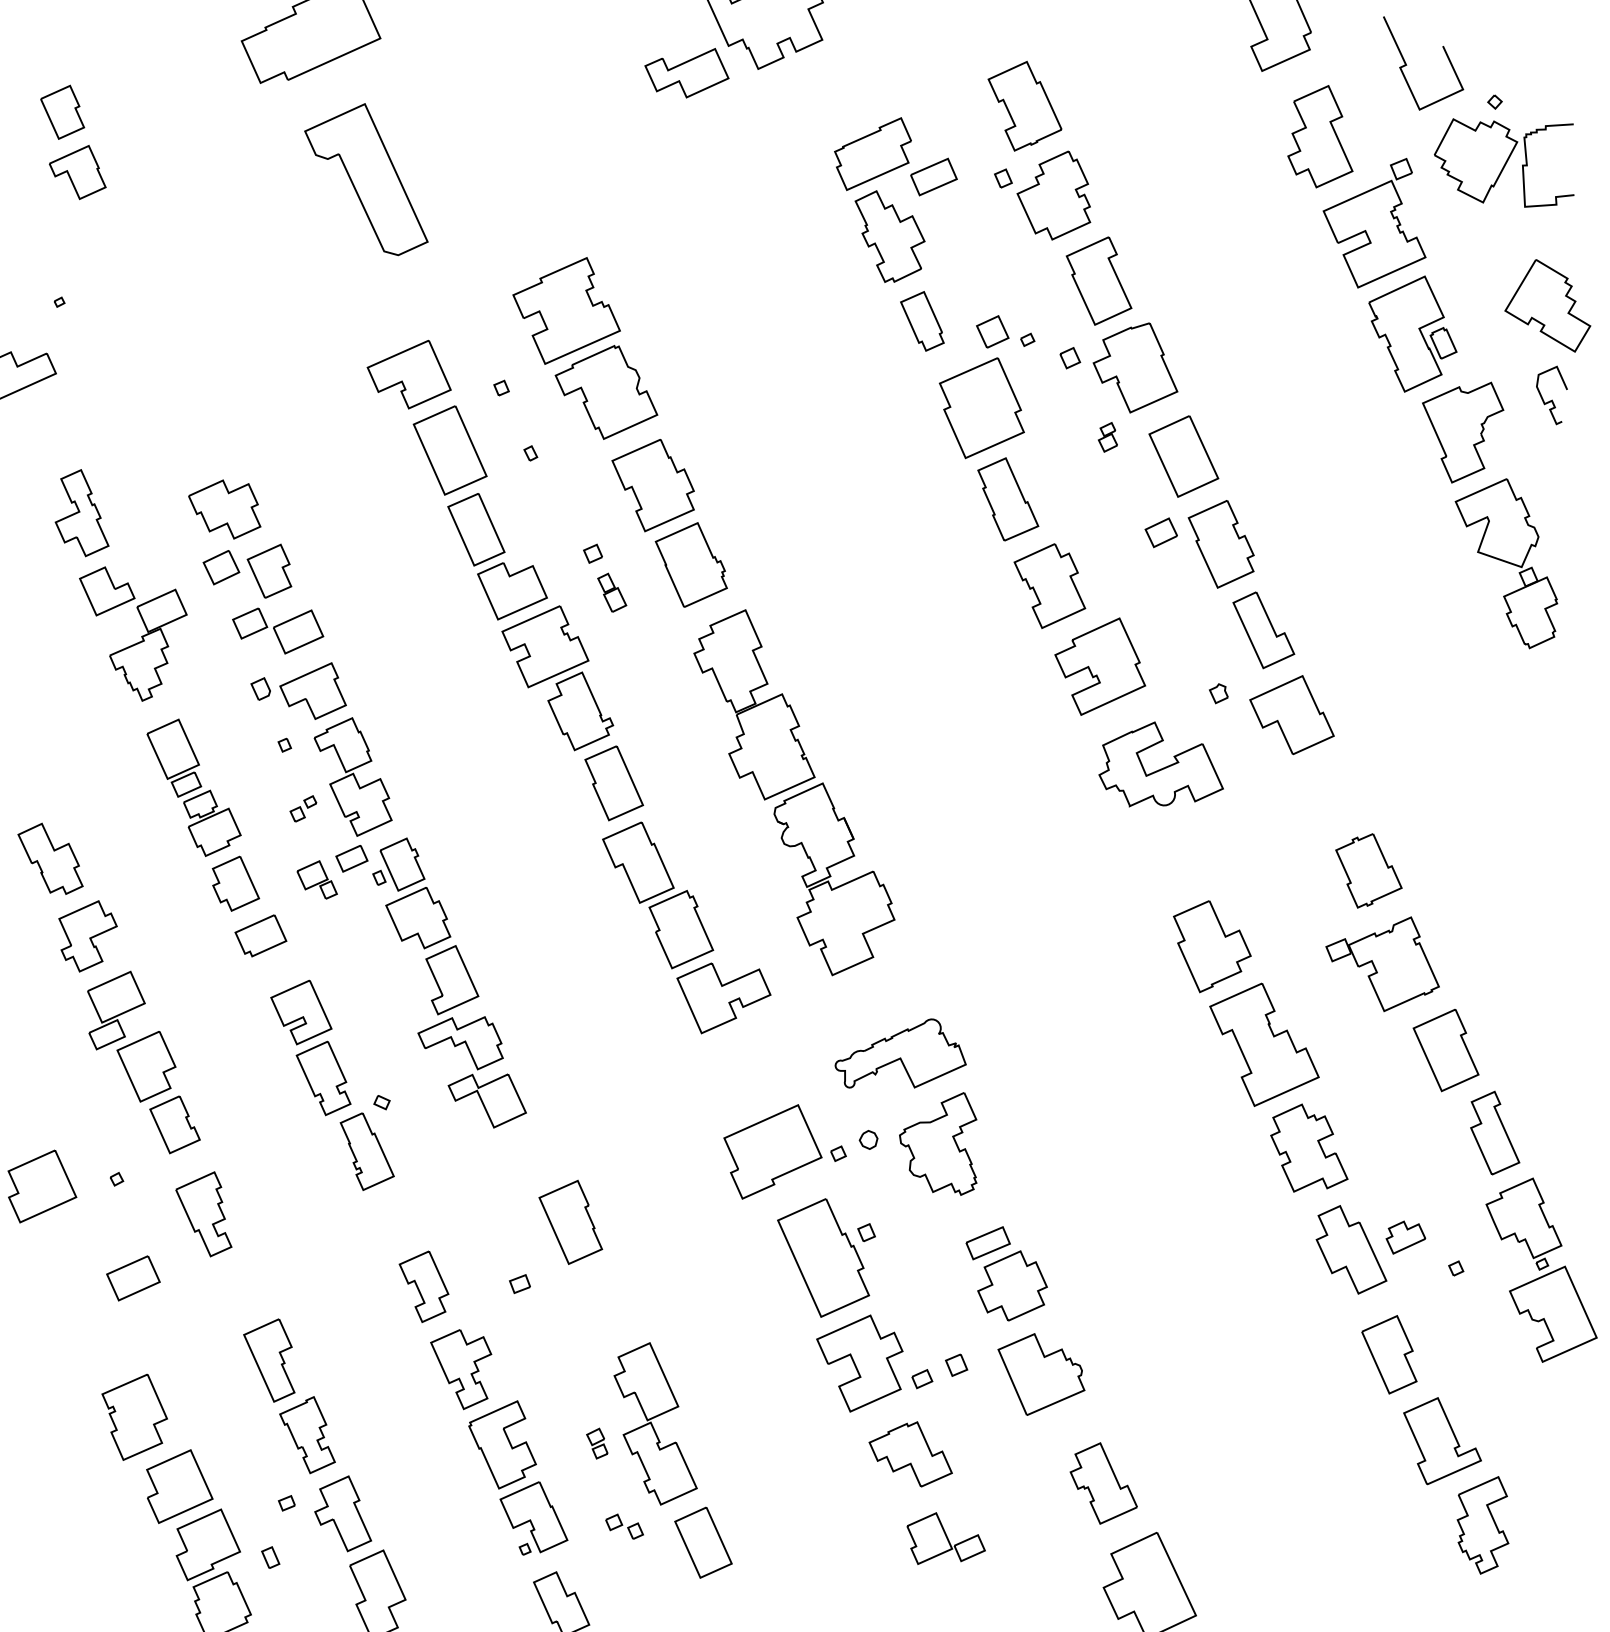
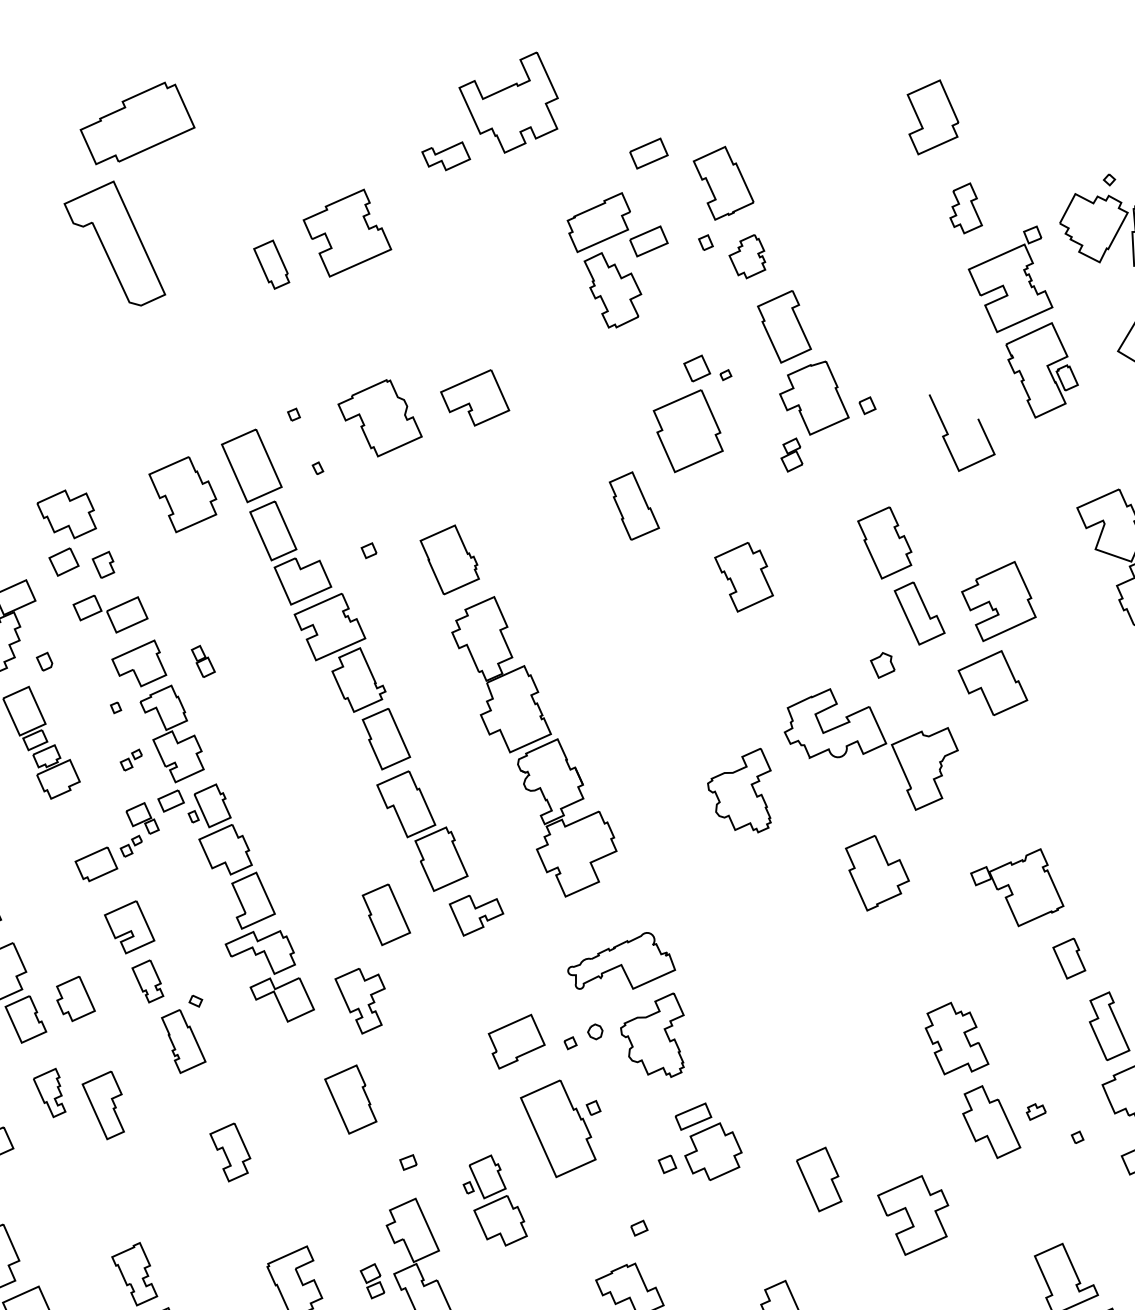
curve: (1407, 65) -> (949, 434), moved
part: (933, 69) -> (648, 153), added
part: (686, 73) -> (445, 156), size x0.7
part: (1320, 136) -> (966, 208), size x0.6
part: (366, 179) -> (114, 243), moved
part: (1053, 195) -> (747, 256), size x0.6
part: (566, 310) -> (347, 232), moved
part: (922, 321) -> (271, 264), moved
part: (1070, 358) -> (867, 405), moved
part: (408, 374) -> (474, 397), moved
part: (1463, 432) -> (925, 768), moved
part: (1107, 437) -> (791, 455), size x1.4
part: (1183, 456) -> (853, 470), removed
part: (652, 485) -> (182, 494), moved
part: (1008, 499) -> (634, 506), moved
part: (1160, 532) -> (834, 533), removed
part: (269, 570) -> (103, 564), size x0.6
part: (612, 592) -> (203, 661), moved
part: (1100, 666) -> (999, 601), moved
part: (260, 688) -> (44, 661), moved
part: (1218, 693) -> (882, 665), size x1.6
part: (1291, 715) -> (992, 683), moved
part: (1044, 845) -> (739, 790), added
part: (1368, 870) -> (1005, 810), removed
part: (235, 883) -> (75, 998), moved
part: (303, 913) -> (131, 845), added
part: (614, 997) -> (386, 914), added
part: (723, 998) -> (476, 915), size x0.7
part: (1264, 1044) -> (920, 953), removed
part: (1445, 1050) -> (1068, 958), size x0.6
part: (323, 1078) -> (147, 981), size x0.7
part: (772, 1151) -> (516, 1041), size x0.7
part: (203, 1214) -> (49, 1093), size x0.7
part: (1405, 1237) -> (1036, 1111), size x0.6
part: (519, 1283) -> (408, 1162), moved
part: (746, 1345) -> (495, 1200), added
part: (1389, 1354) -> (819, 1179), moved
part: (269, 1360) -> (103, 1105), moved
part: (859, 1363) -> (912, 1215), moved
part: (956, 1364) -> (667, 1163), moved
part: (461, 1369) -> (360, 1001), moved
part: (1041, 1374) -> (737, 1224), removed
part: (597, 1443) -> (372, 1281), size x1.4

